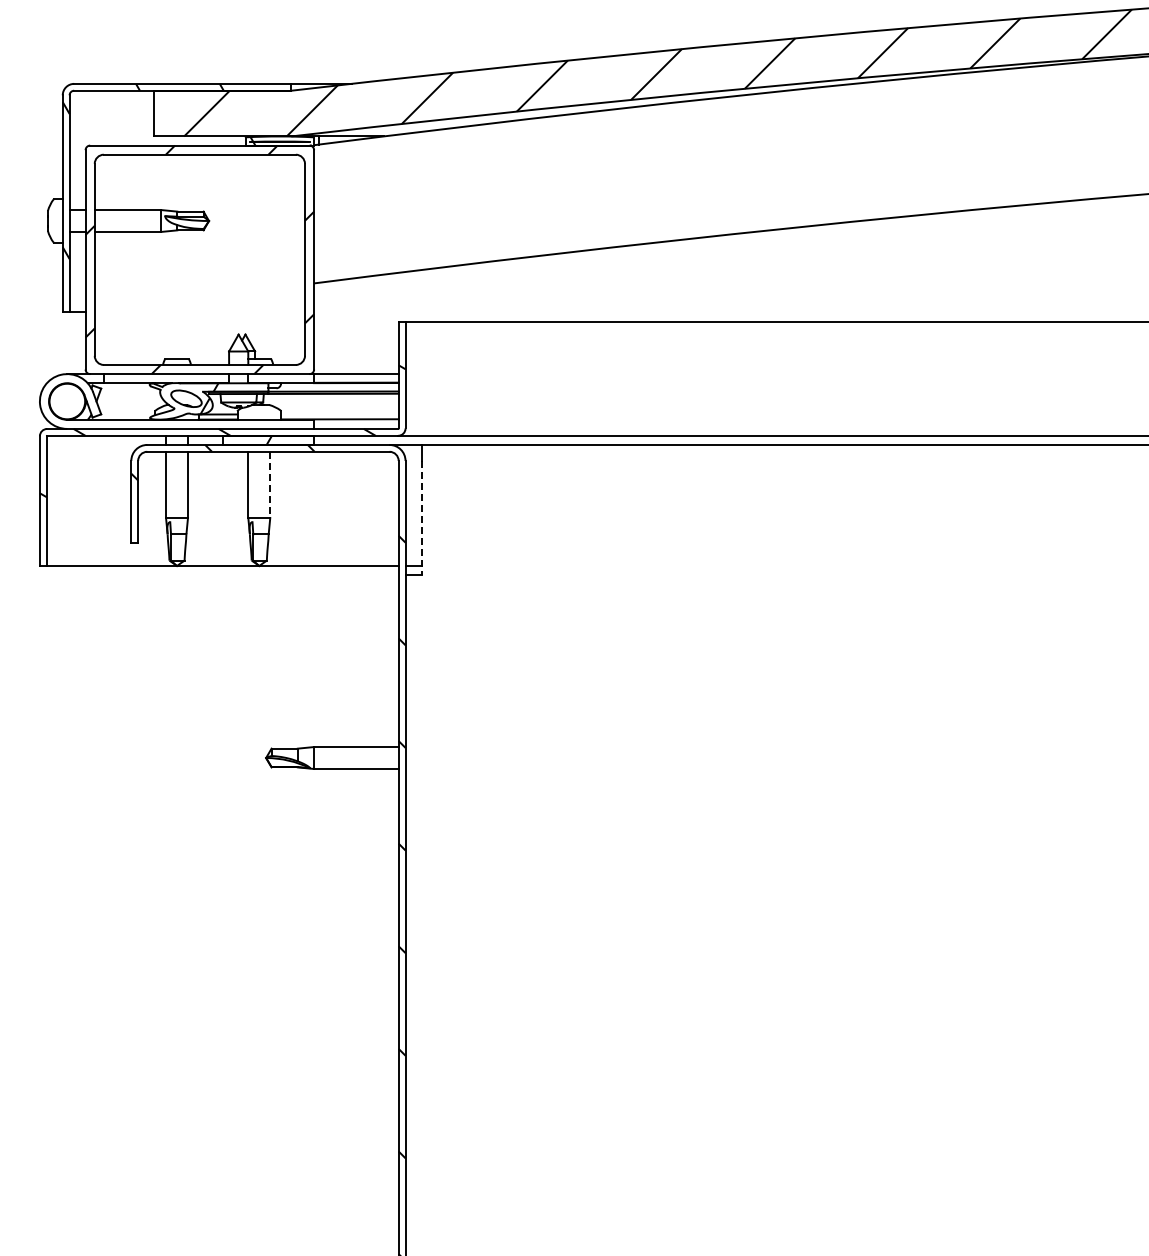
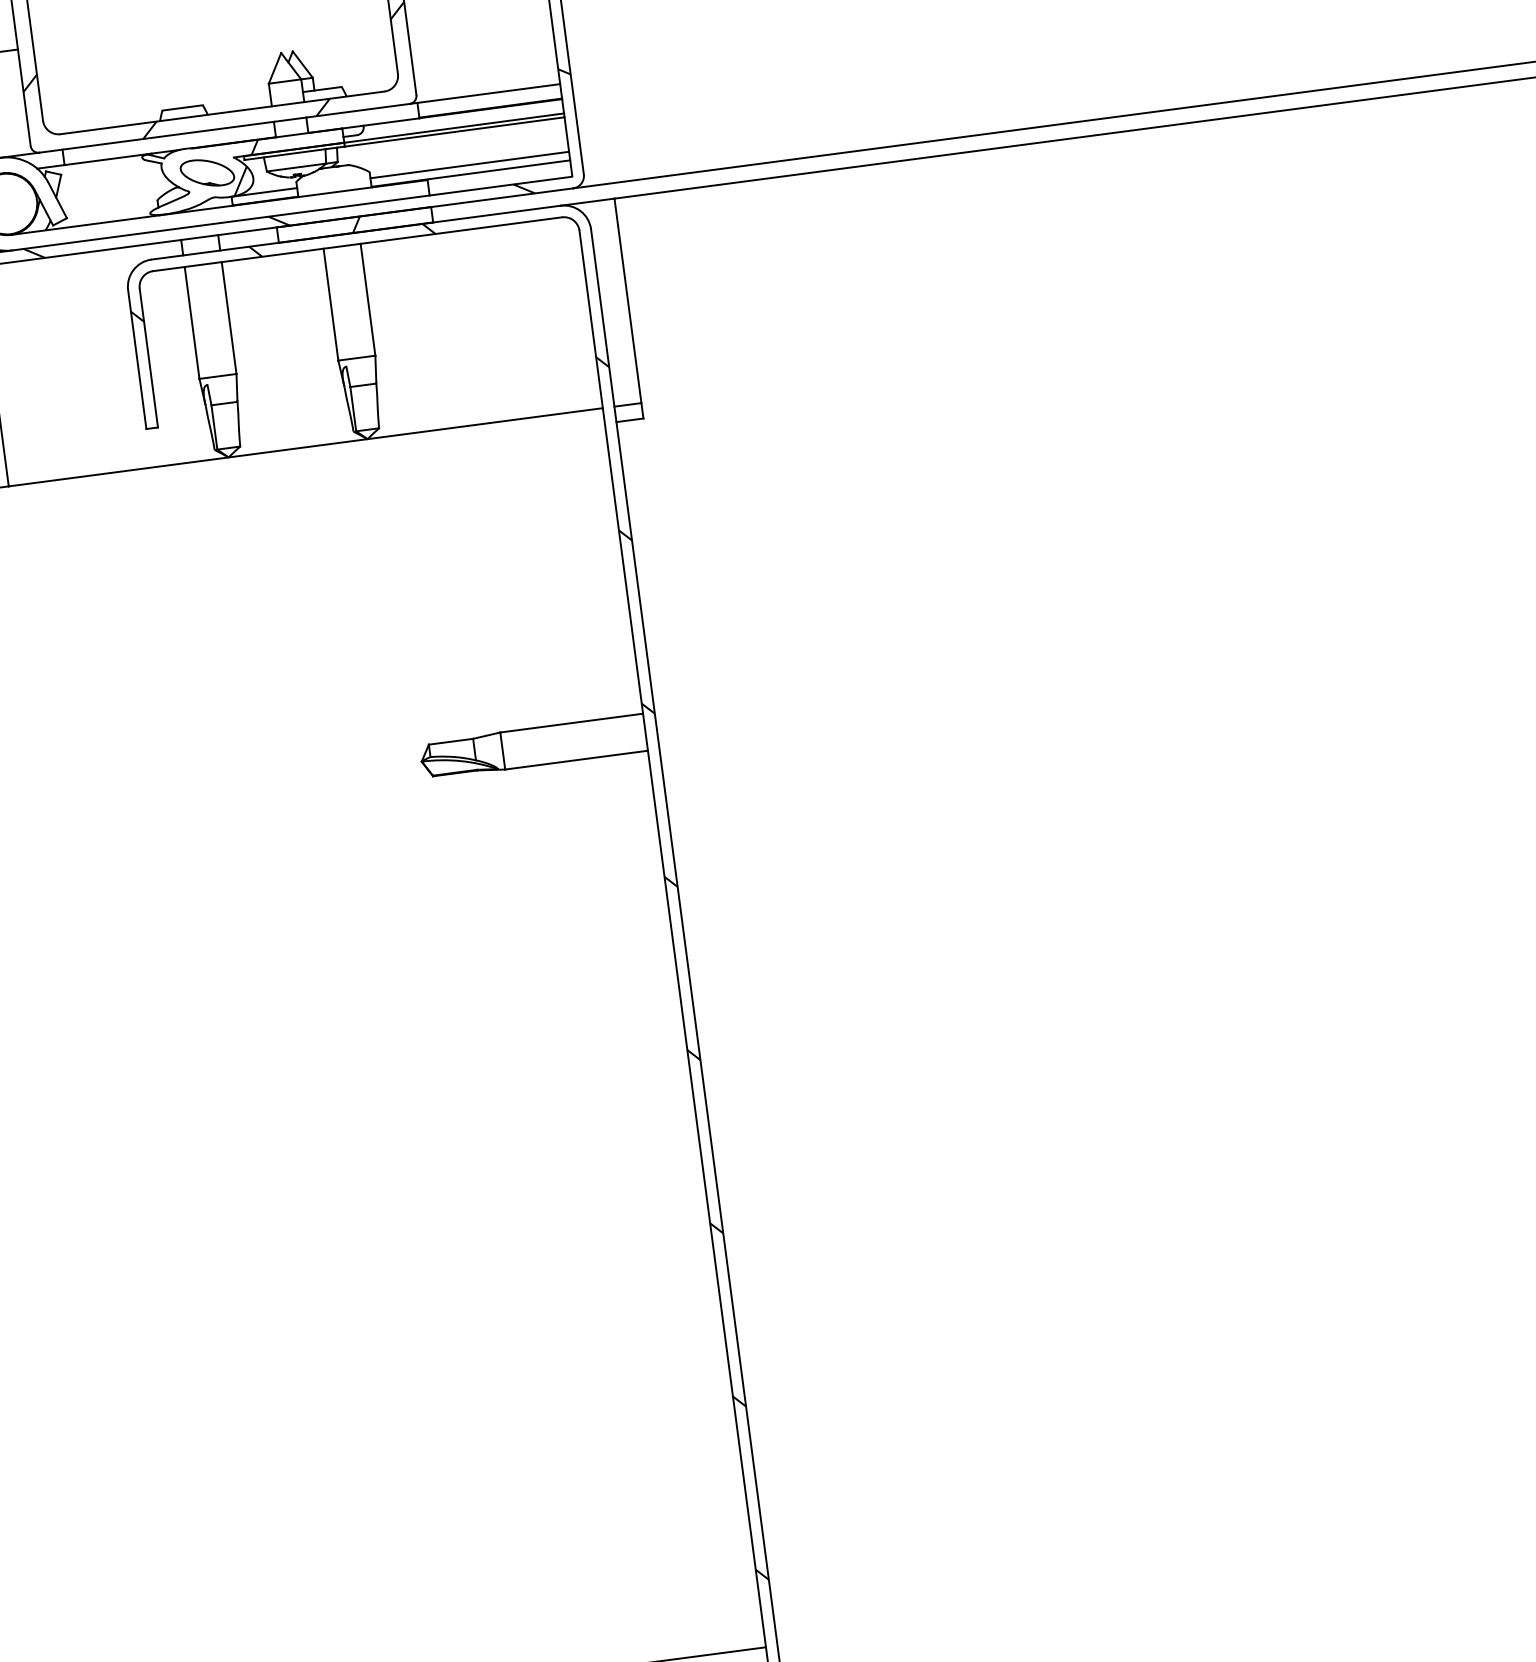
line: (339, 414) -> (469, 165), added
line: (270, 485) -> (368, 300), dashed -> solid
line: (421, 518) -> (630, 322), dashed -> solid

